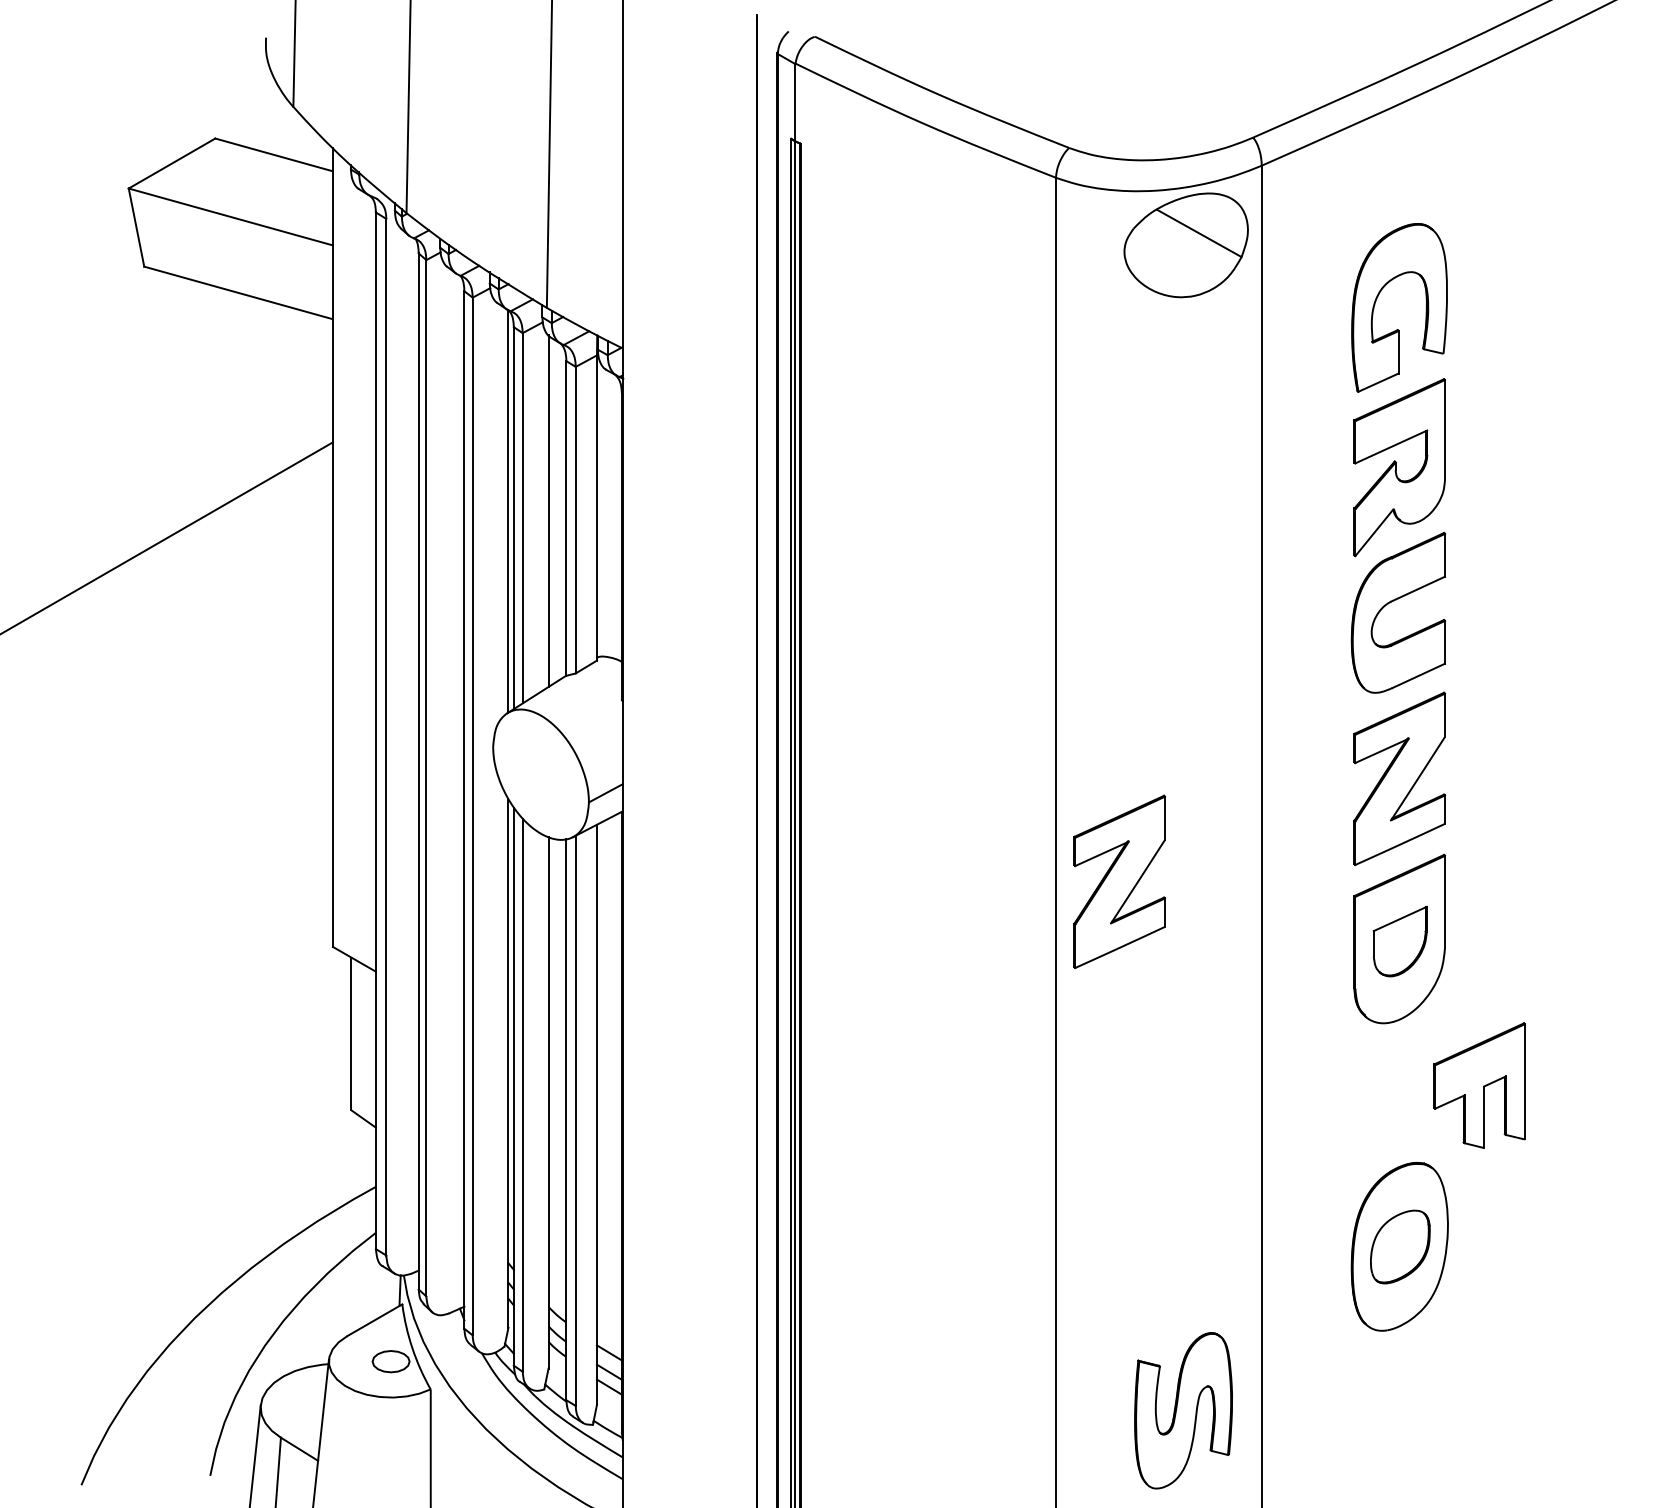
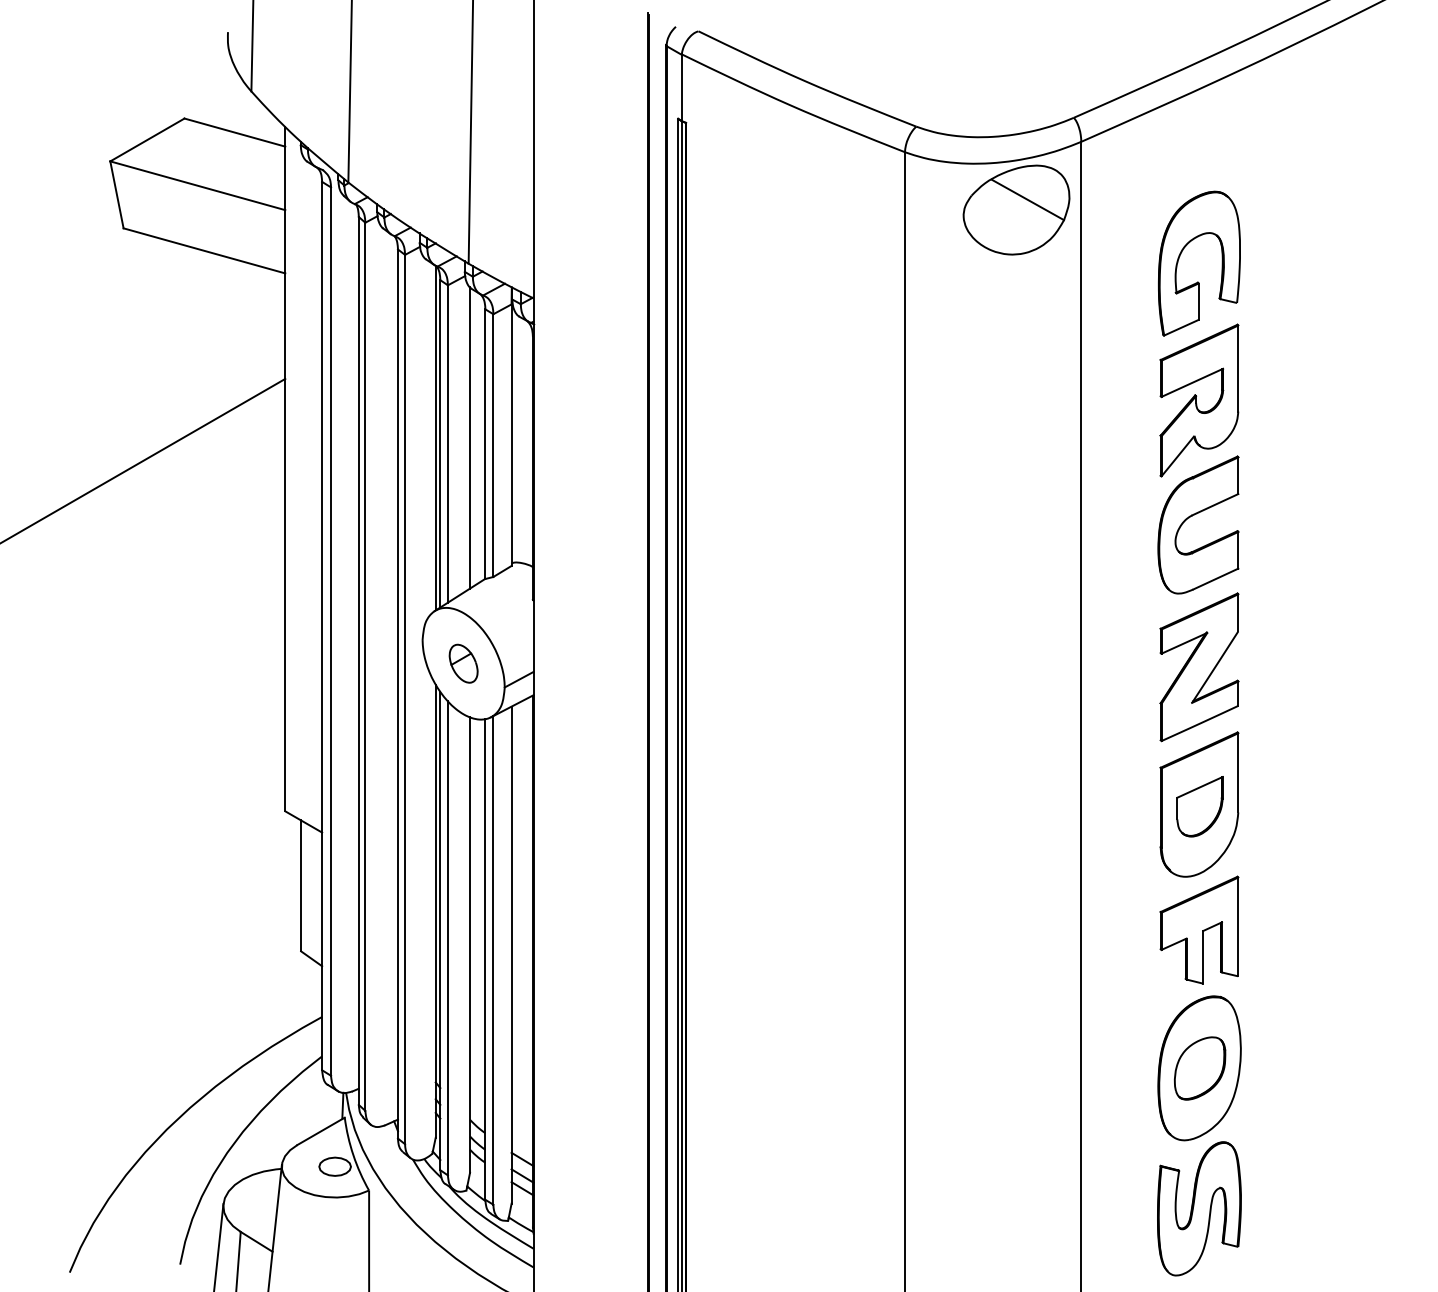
part: (540, 774) -> (463, 663), added
part: (1119, 881) -> (959, 755), removed
part: (1479, 1085) -> (1199, 930), moved
part: (1183, 1410) -> (1199, 1208), moved

